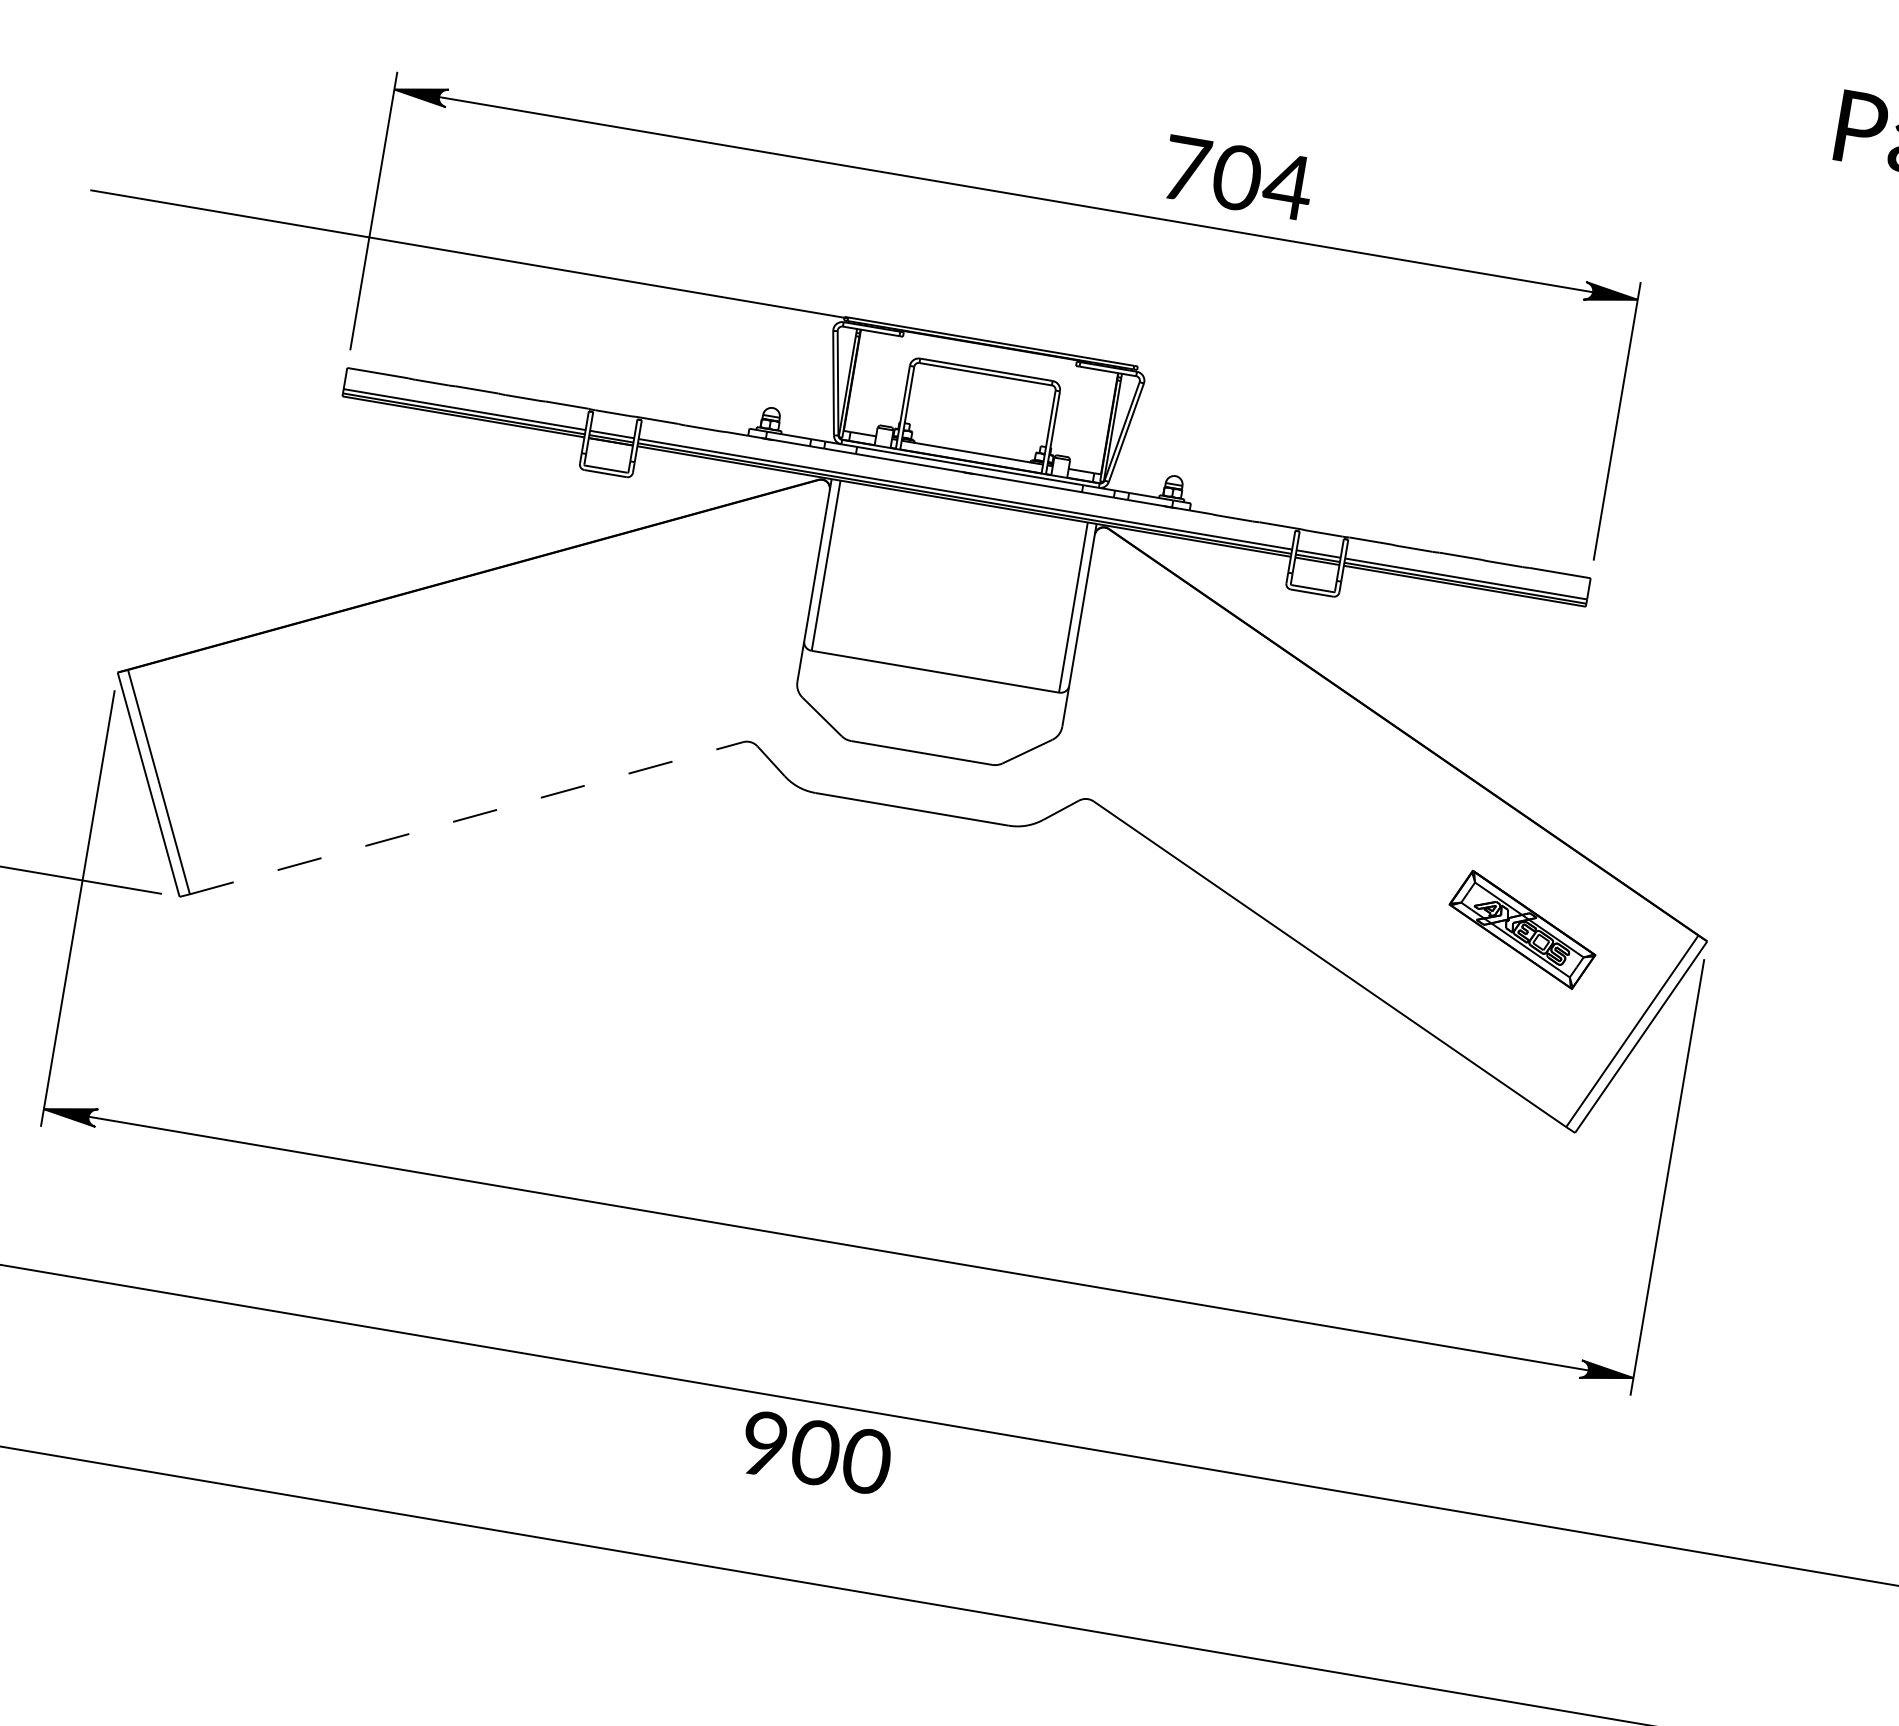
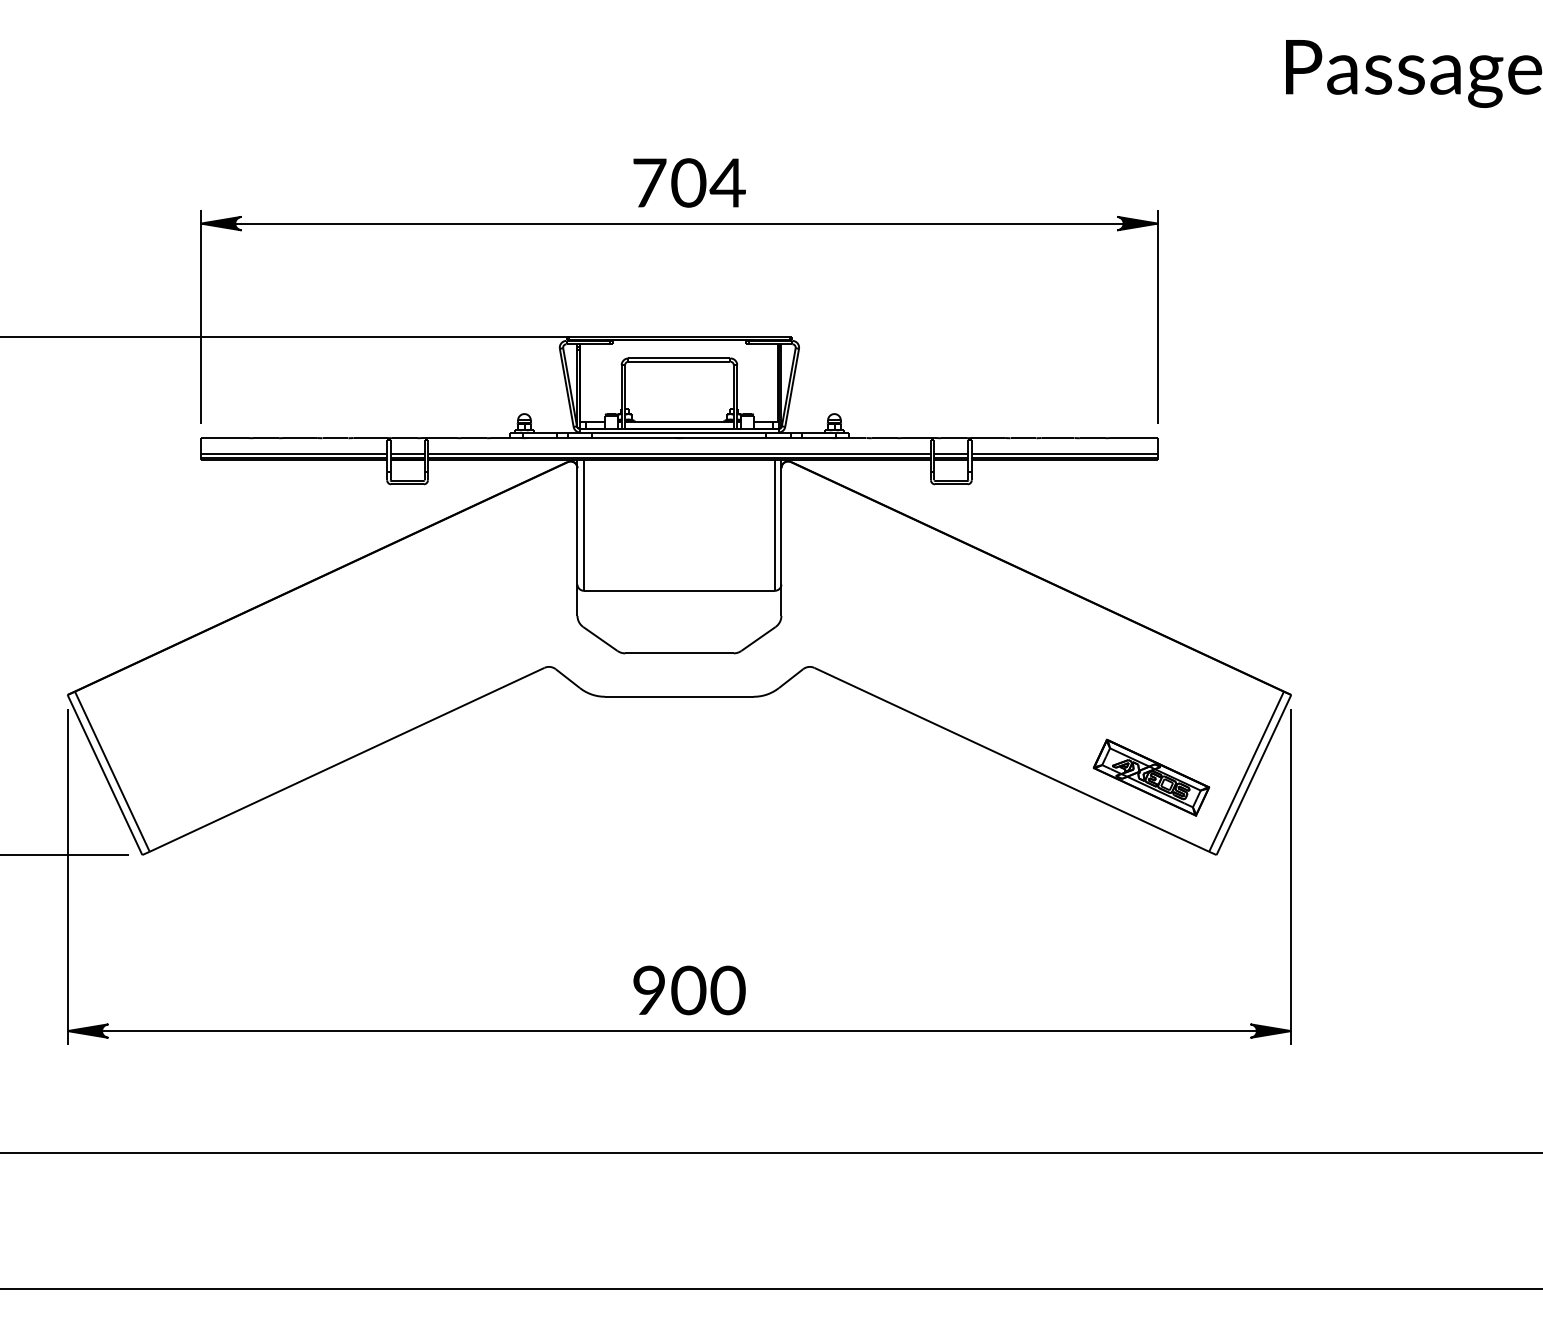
text: (1238, 177) -> (689, 182), moved
line: (467, 817) -> (347, 759), dashed -> solid
part: (1522, 929) -> (1151, 777), moved
text: (816, 1452) -> (689, 990), moved

